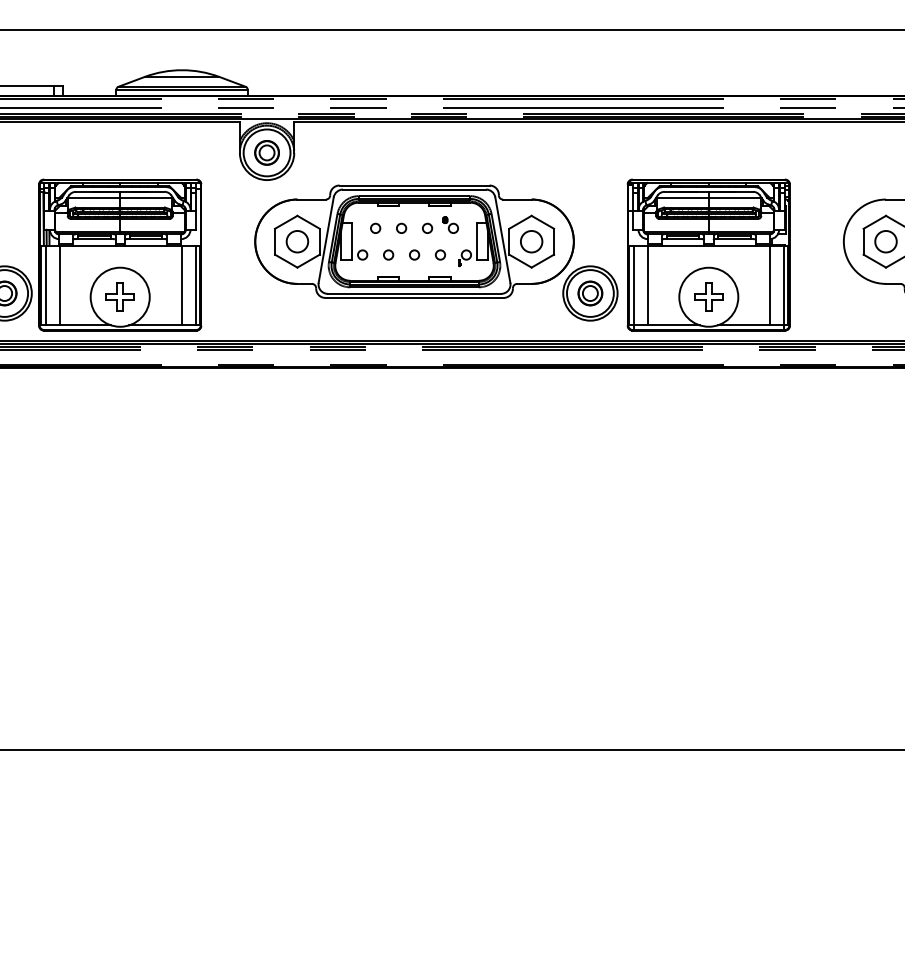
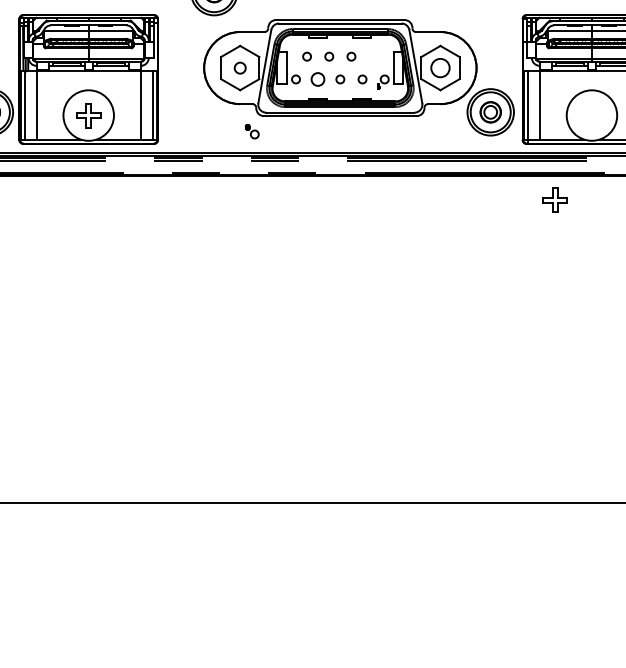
part: (450, 224) -> (252, 131), moved
circle: (297, 241) -> (240, 67), size x0.6
circle: (388, 254) -> (318, 79), size x1.6
part: (708, 296) -> (554, 199), moved

